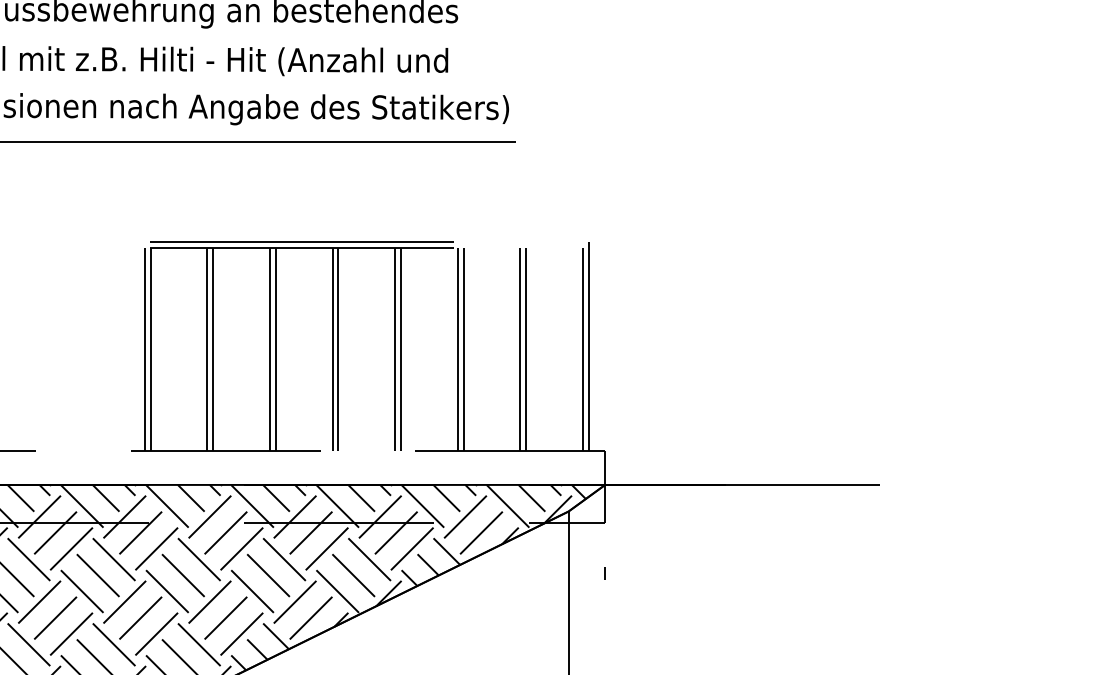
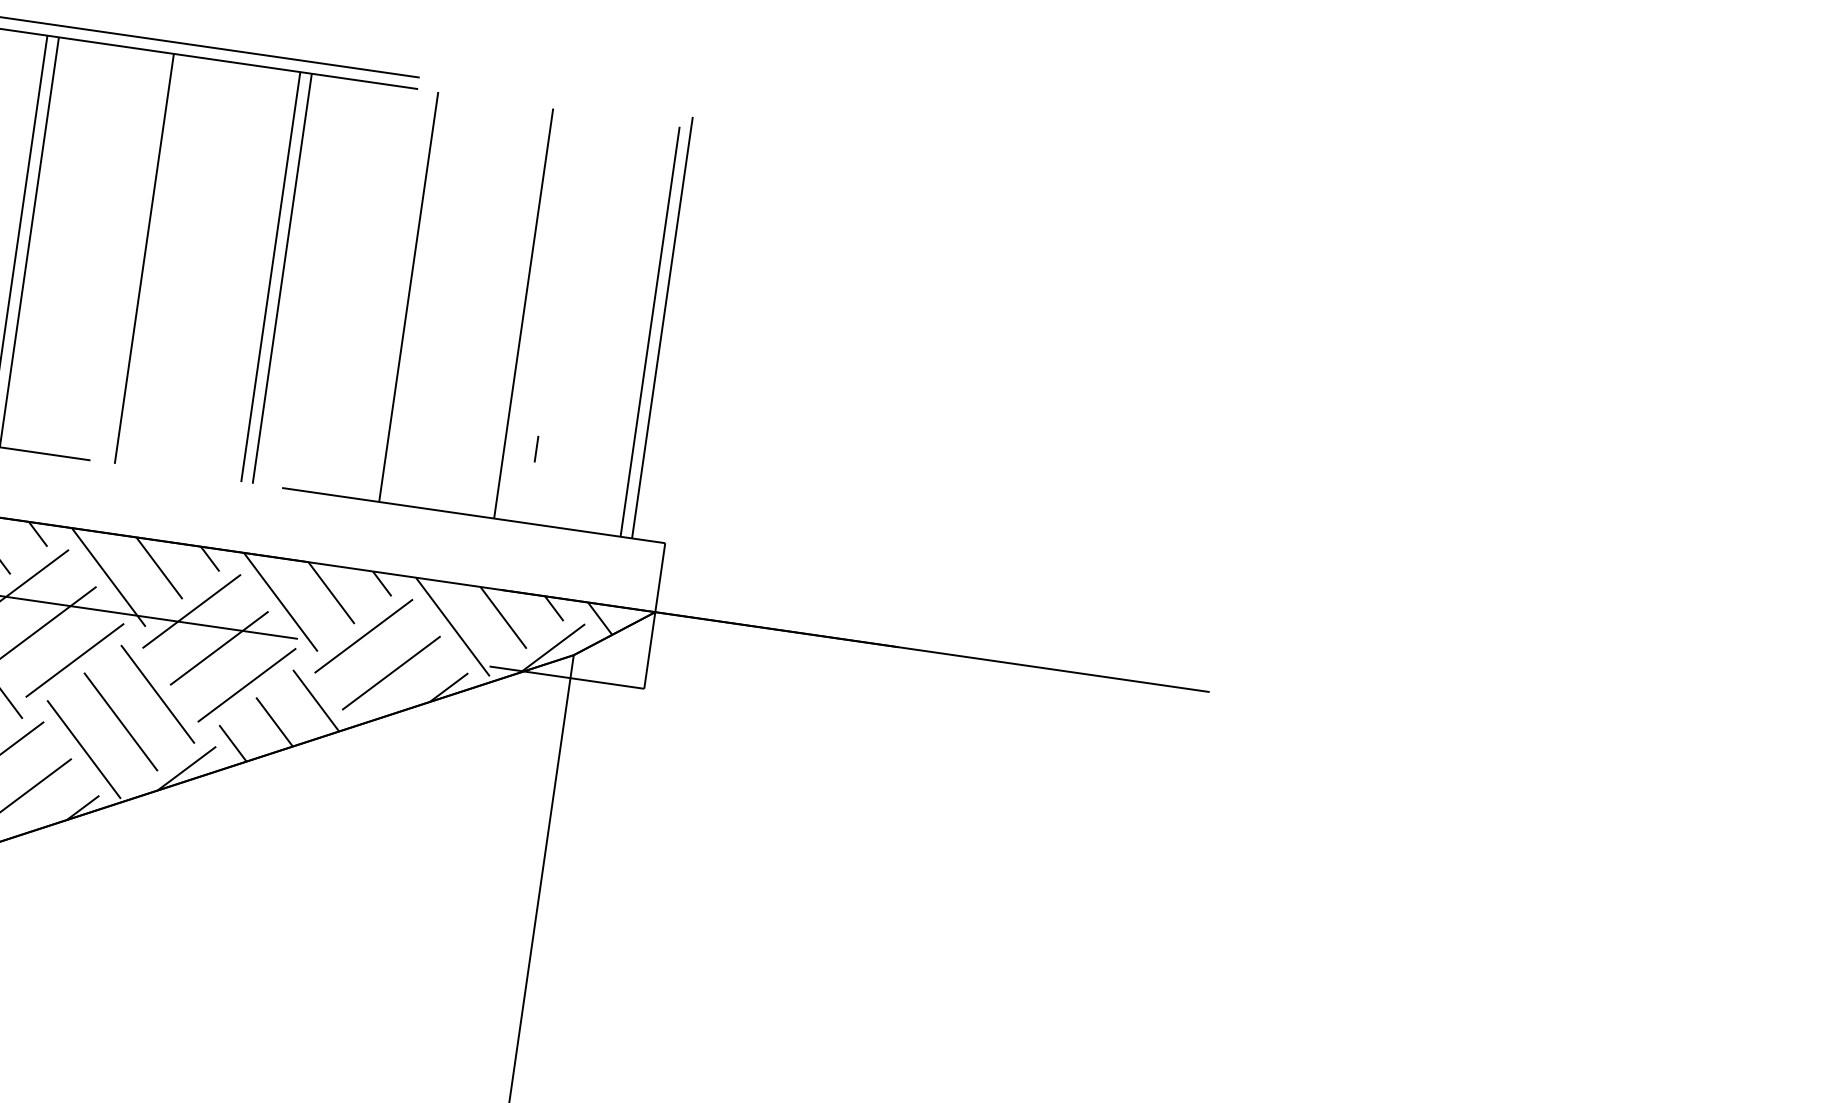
line: (338, 348) -> (156, 258), removed
line: (457, 348) -> (396, 293), removed
line: (526, 348) -> (536, 313), removed
line: (604, 573) -> (535, 449), moved

